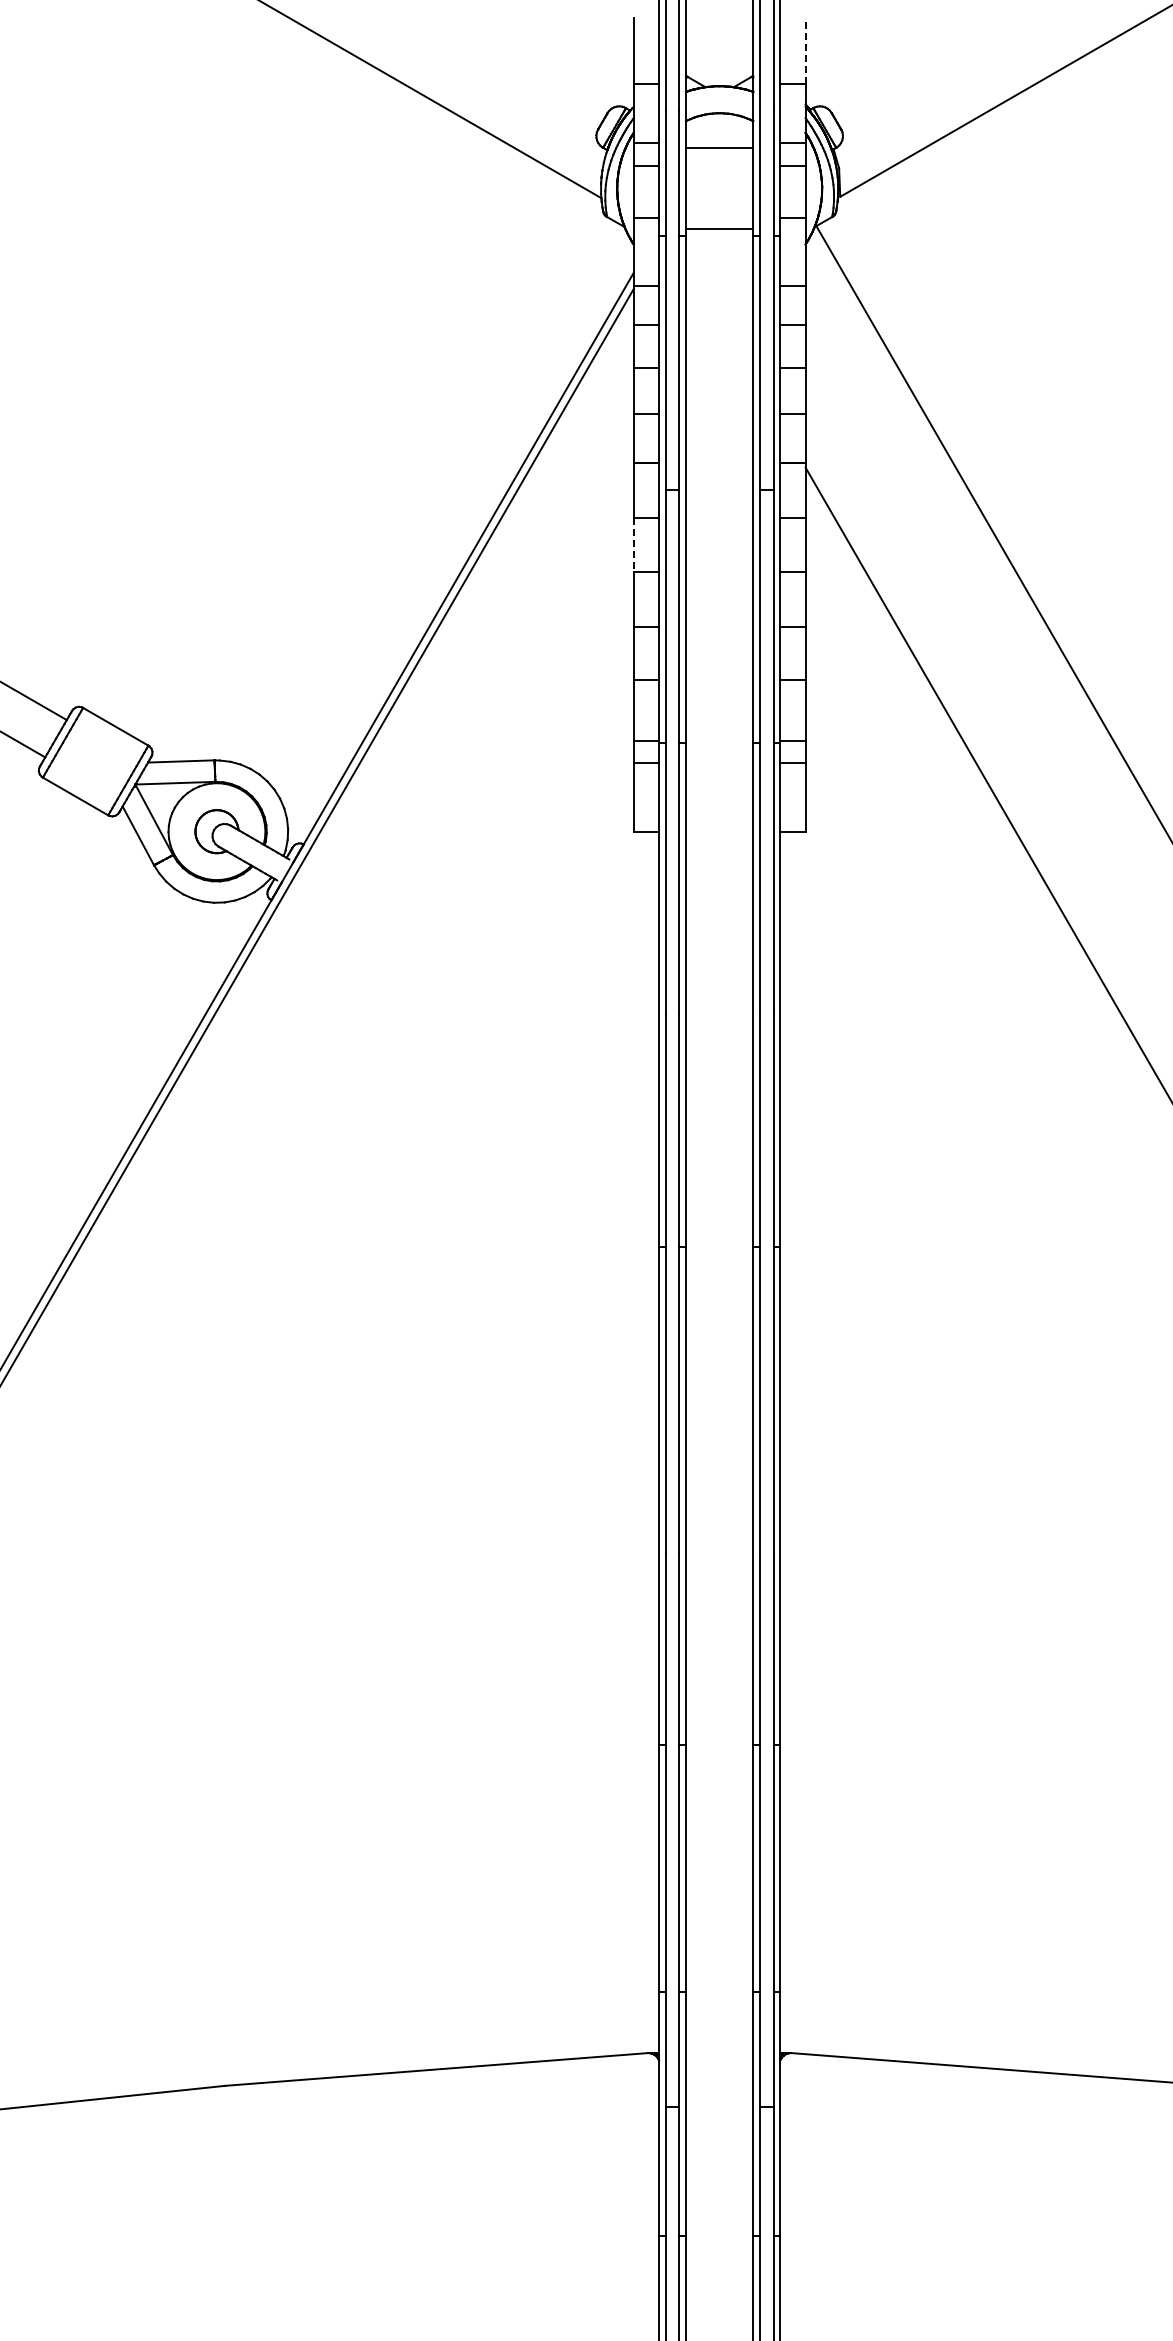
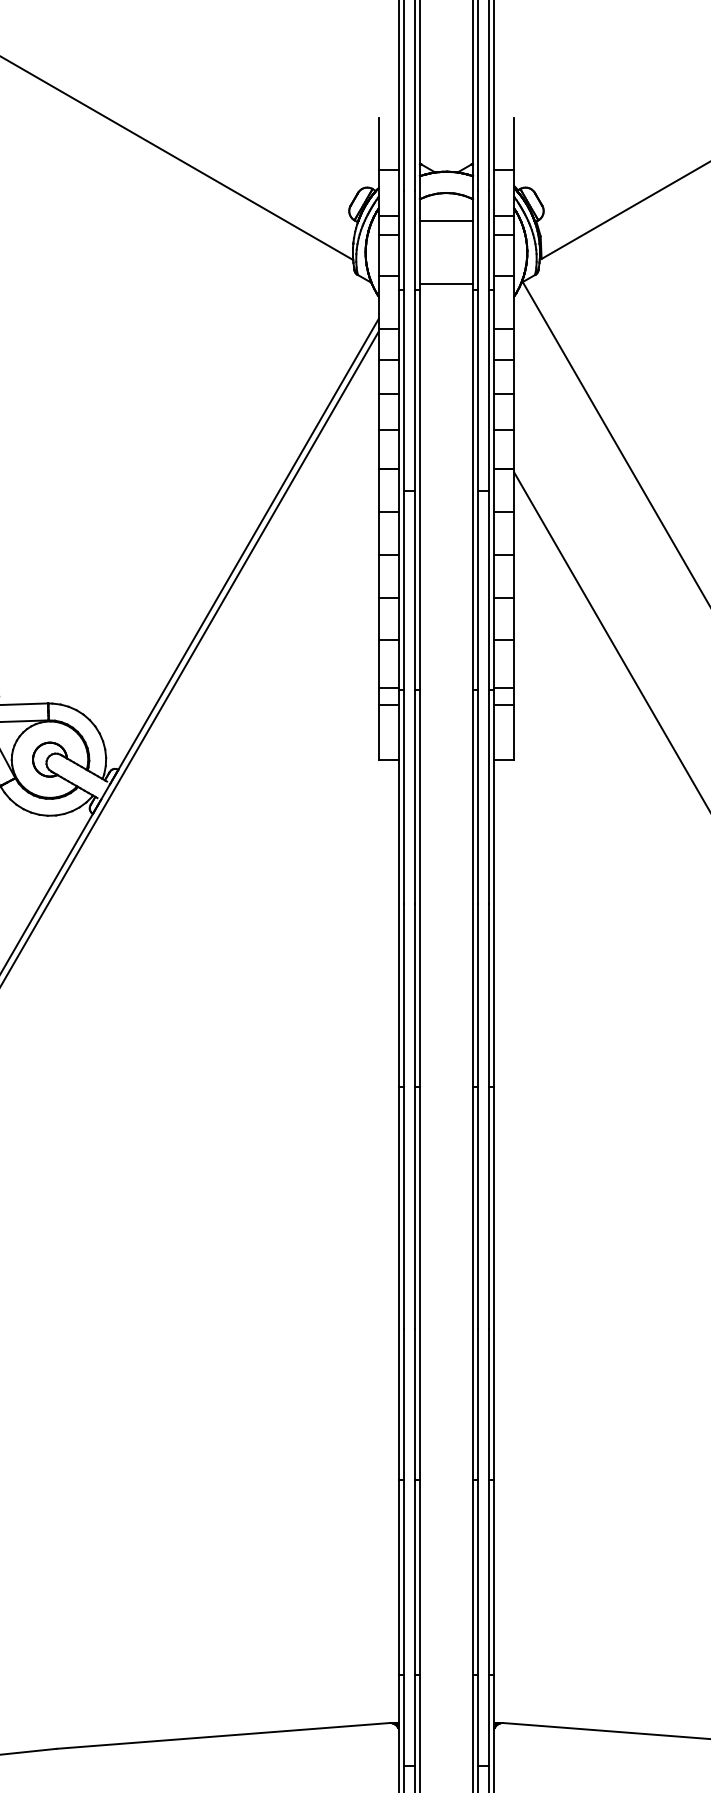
line: (805, 50) -> (514, 143), dashed -> solid
line: (633, 545) -> (378, 533), dashed -> solid

